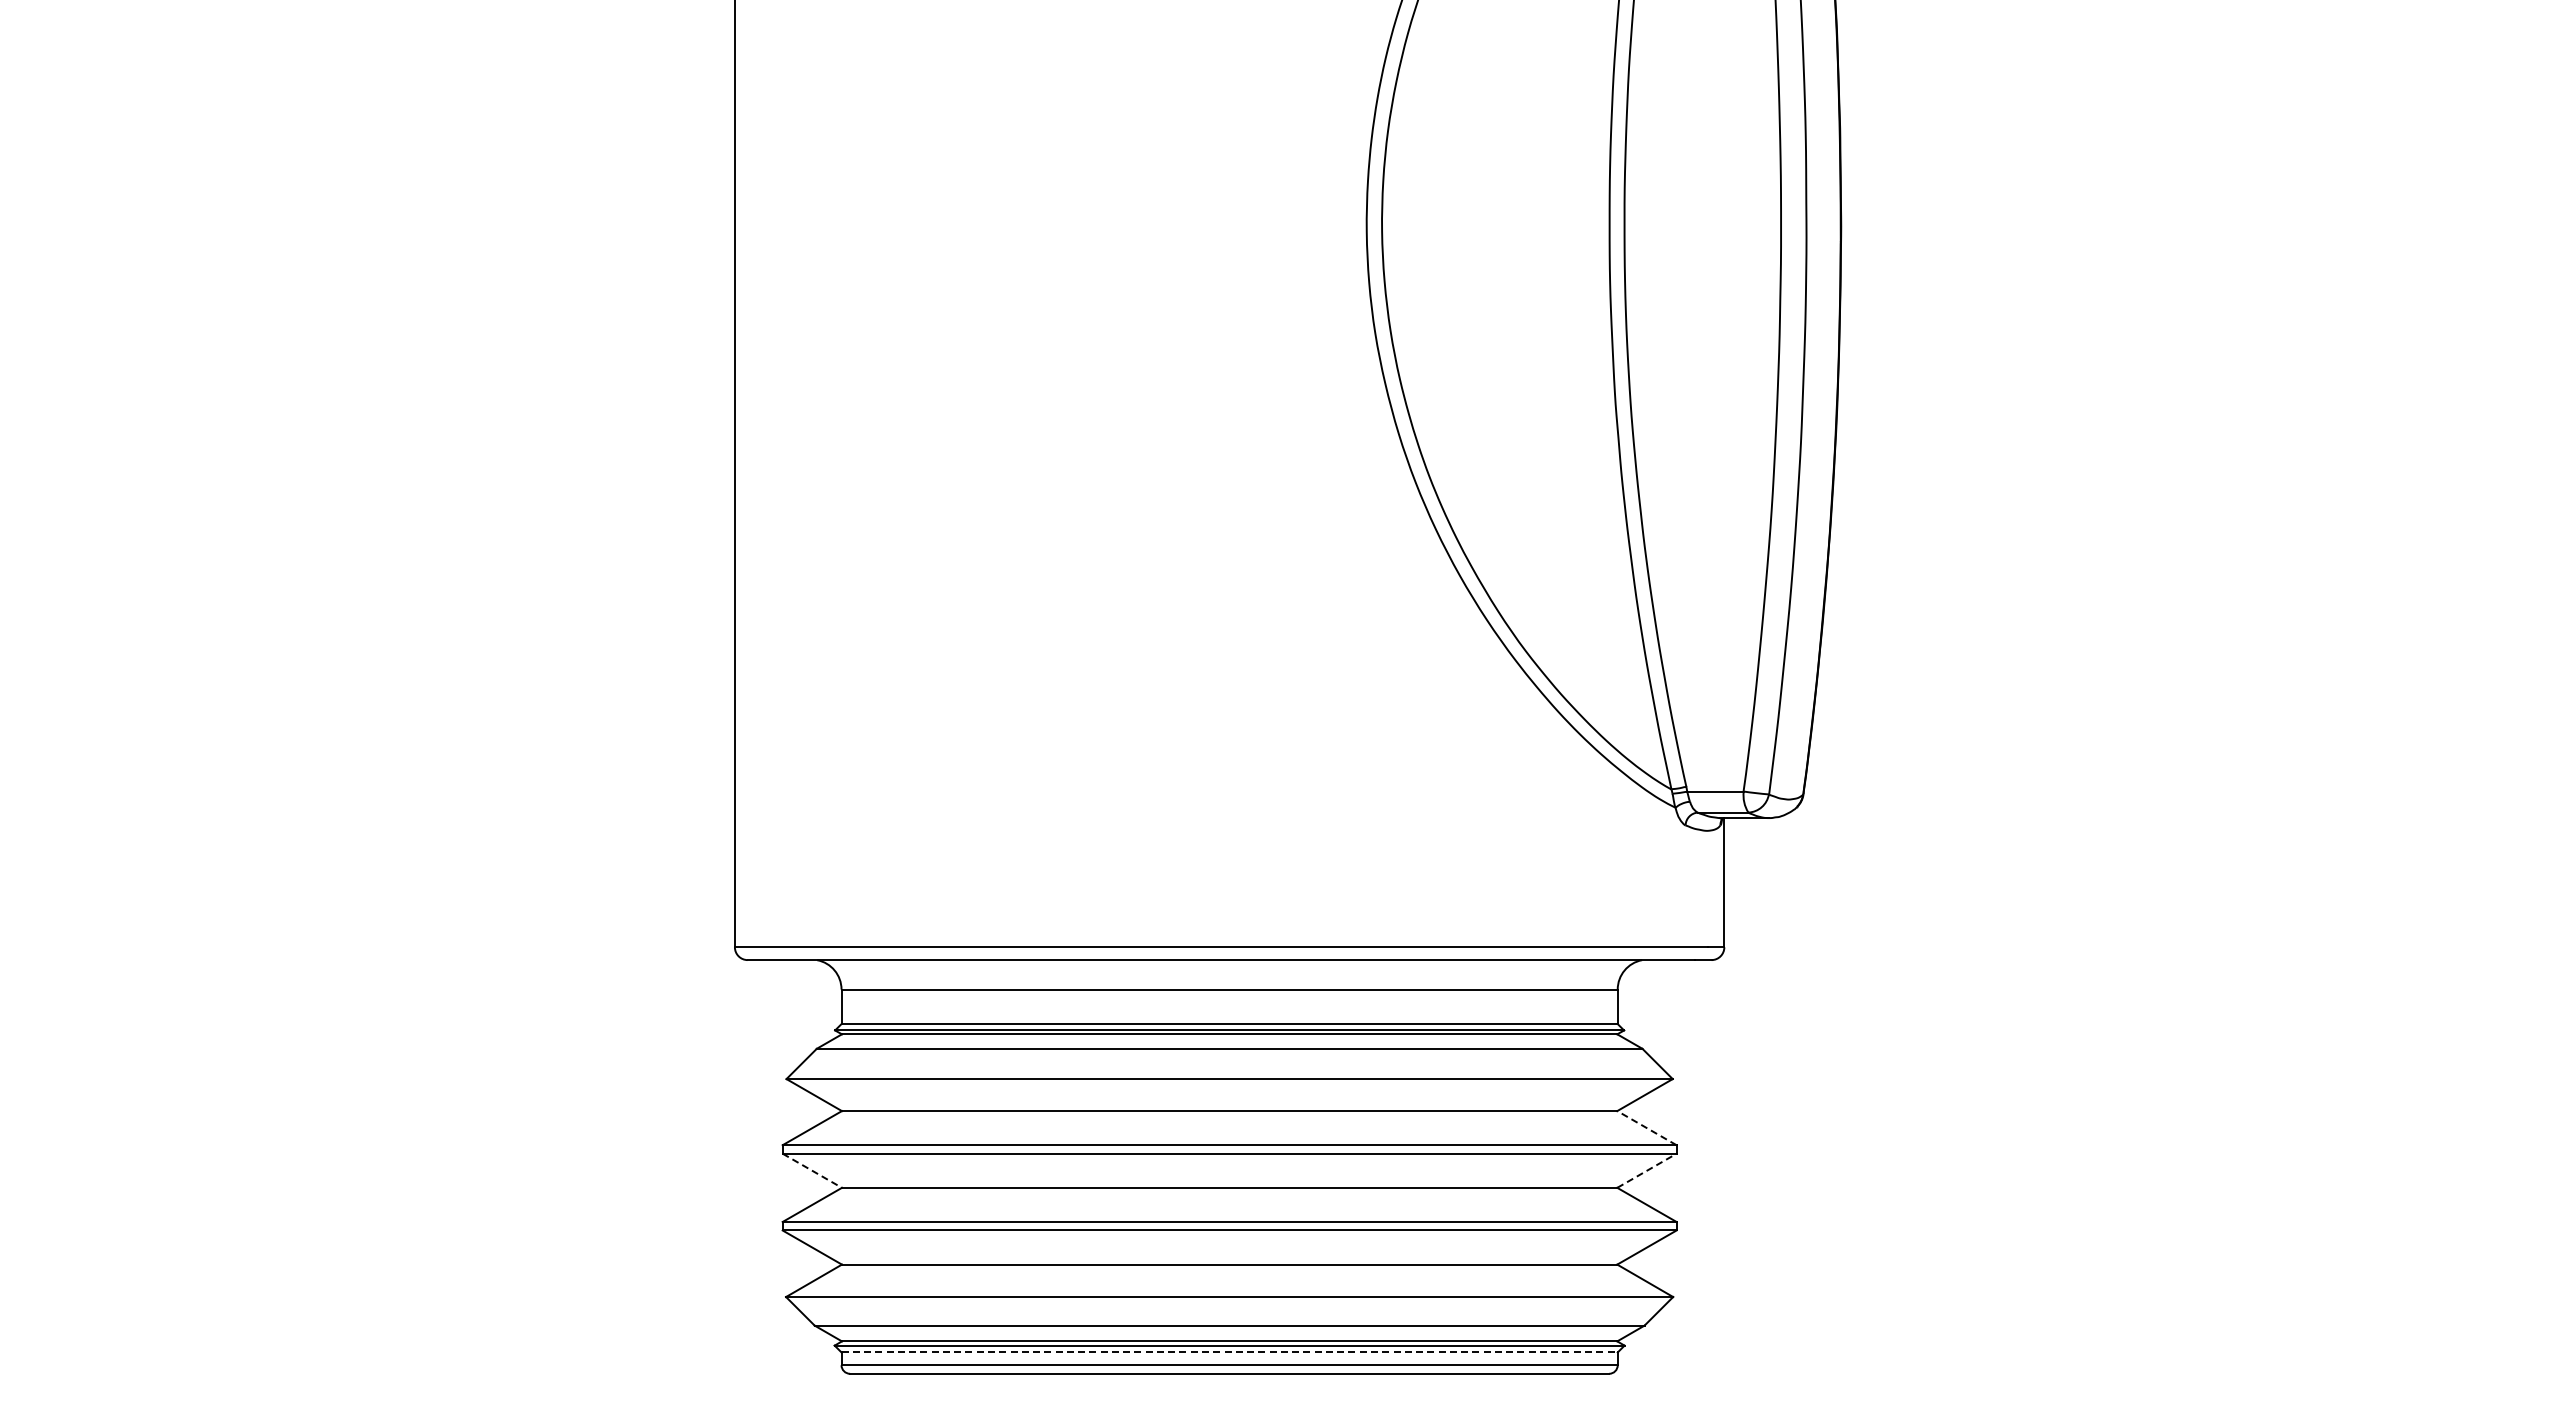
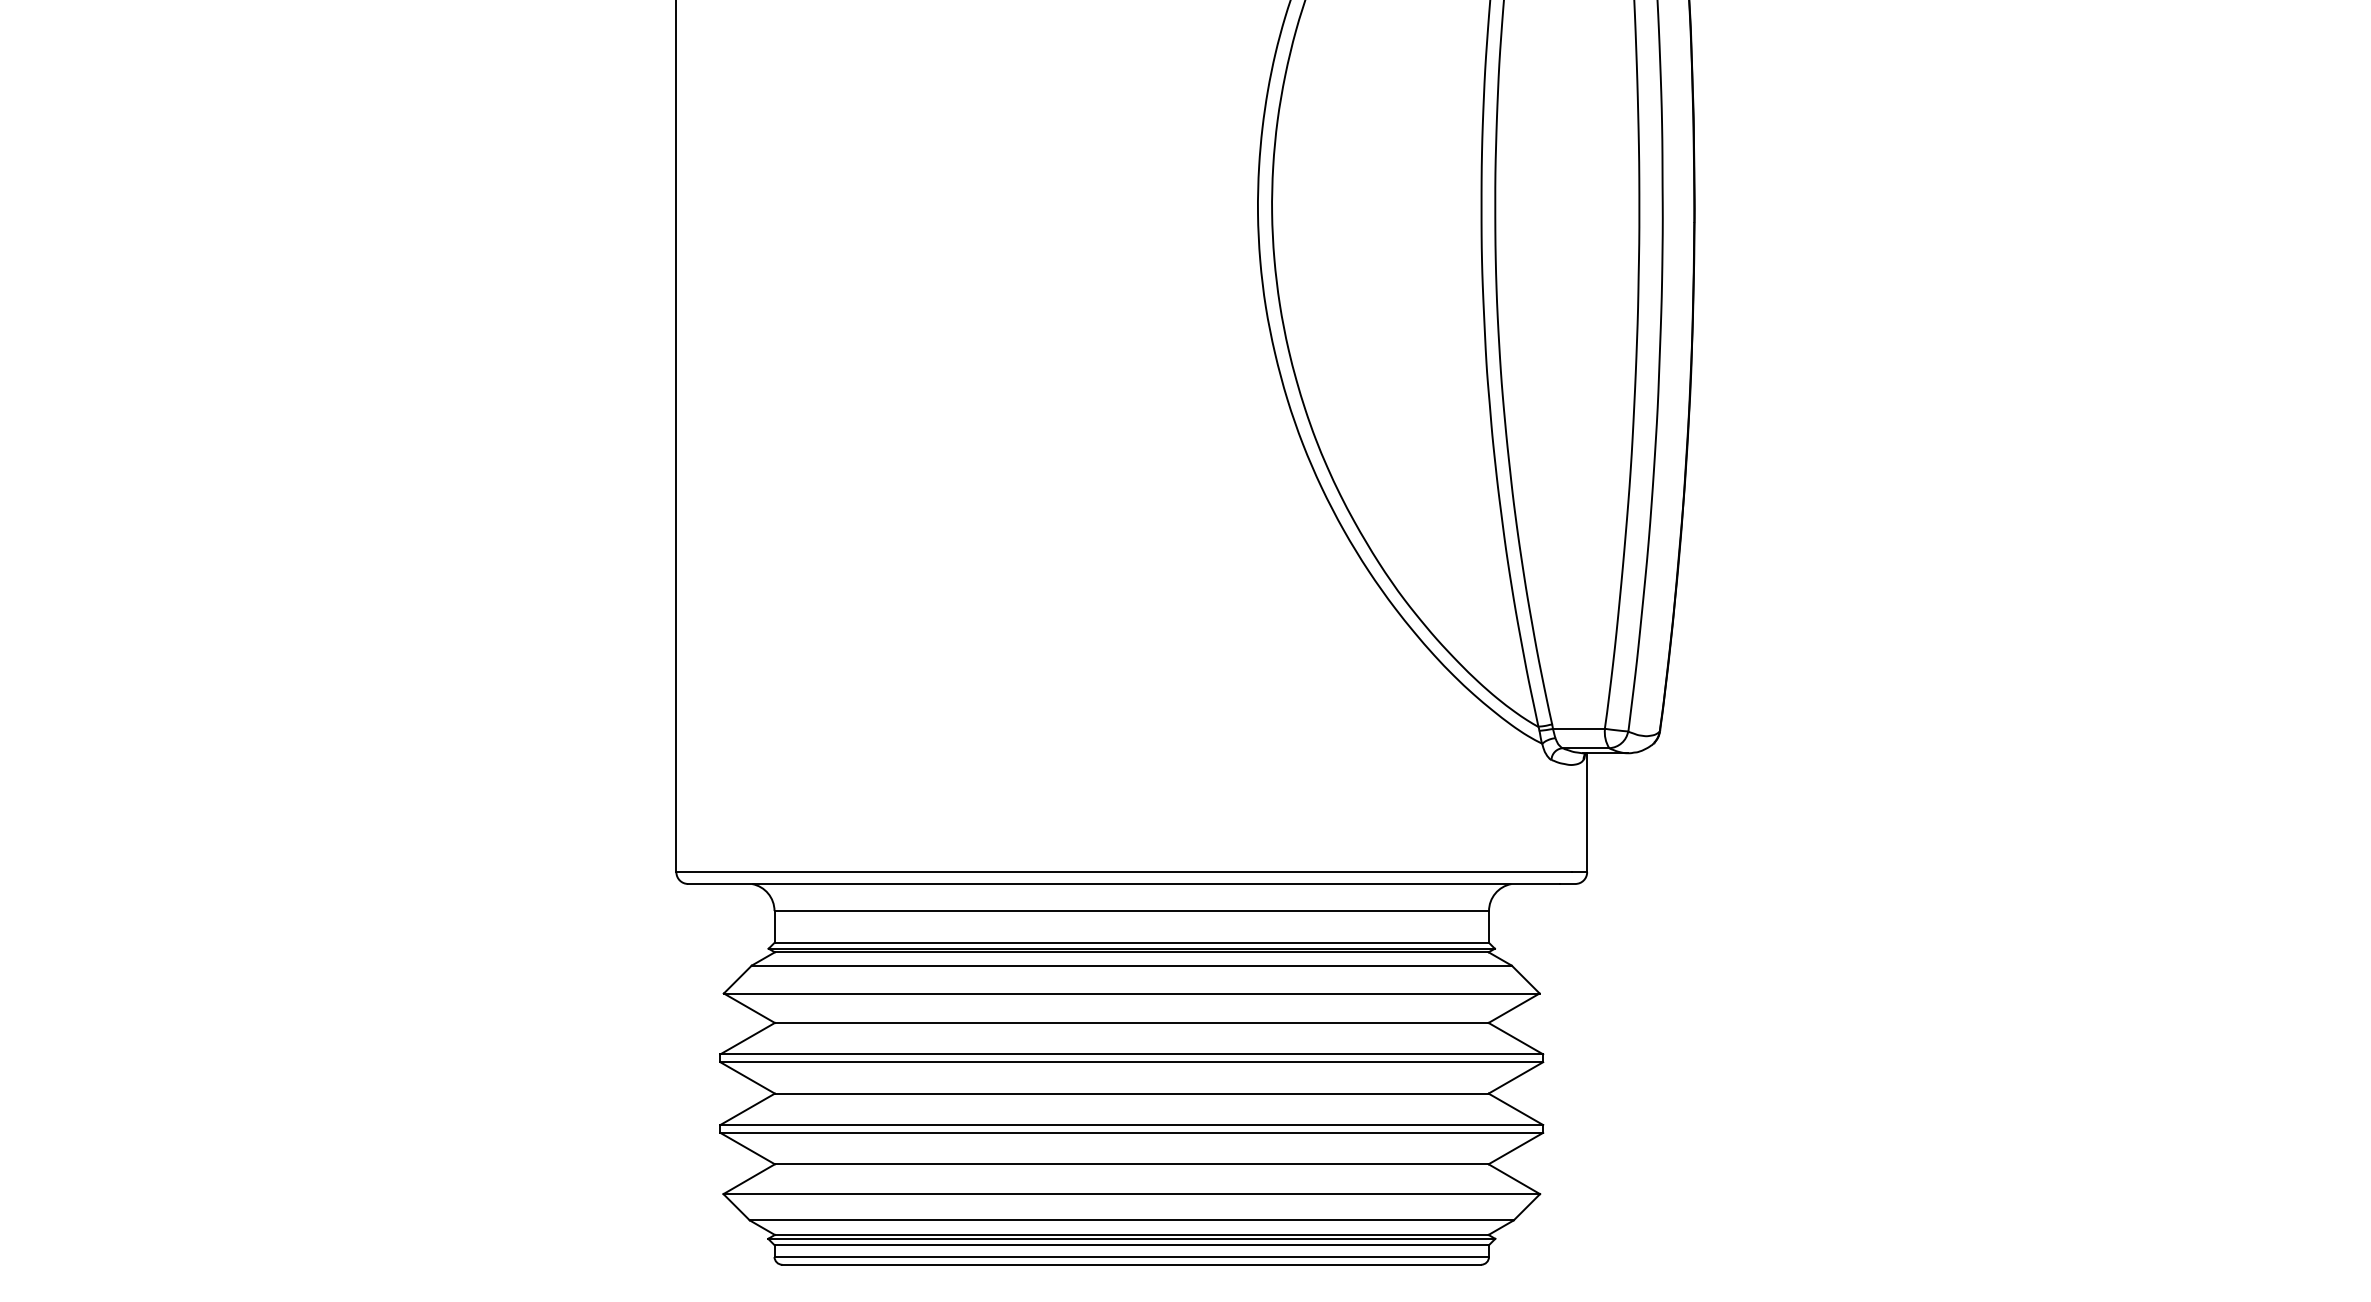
line: (1646, 1127) -> (1515, 1038), dashed -> solid
line: (1647, 1170) -> (1516, 1077), dashed -> solid
line: (812, 1171) -> (747, 1078), dashed -> solid
line: (1230, 1352) -> (1132, 1245), dashed -> solid

